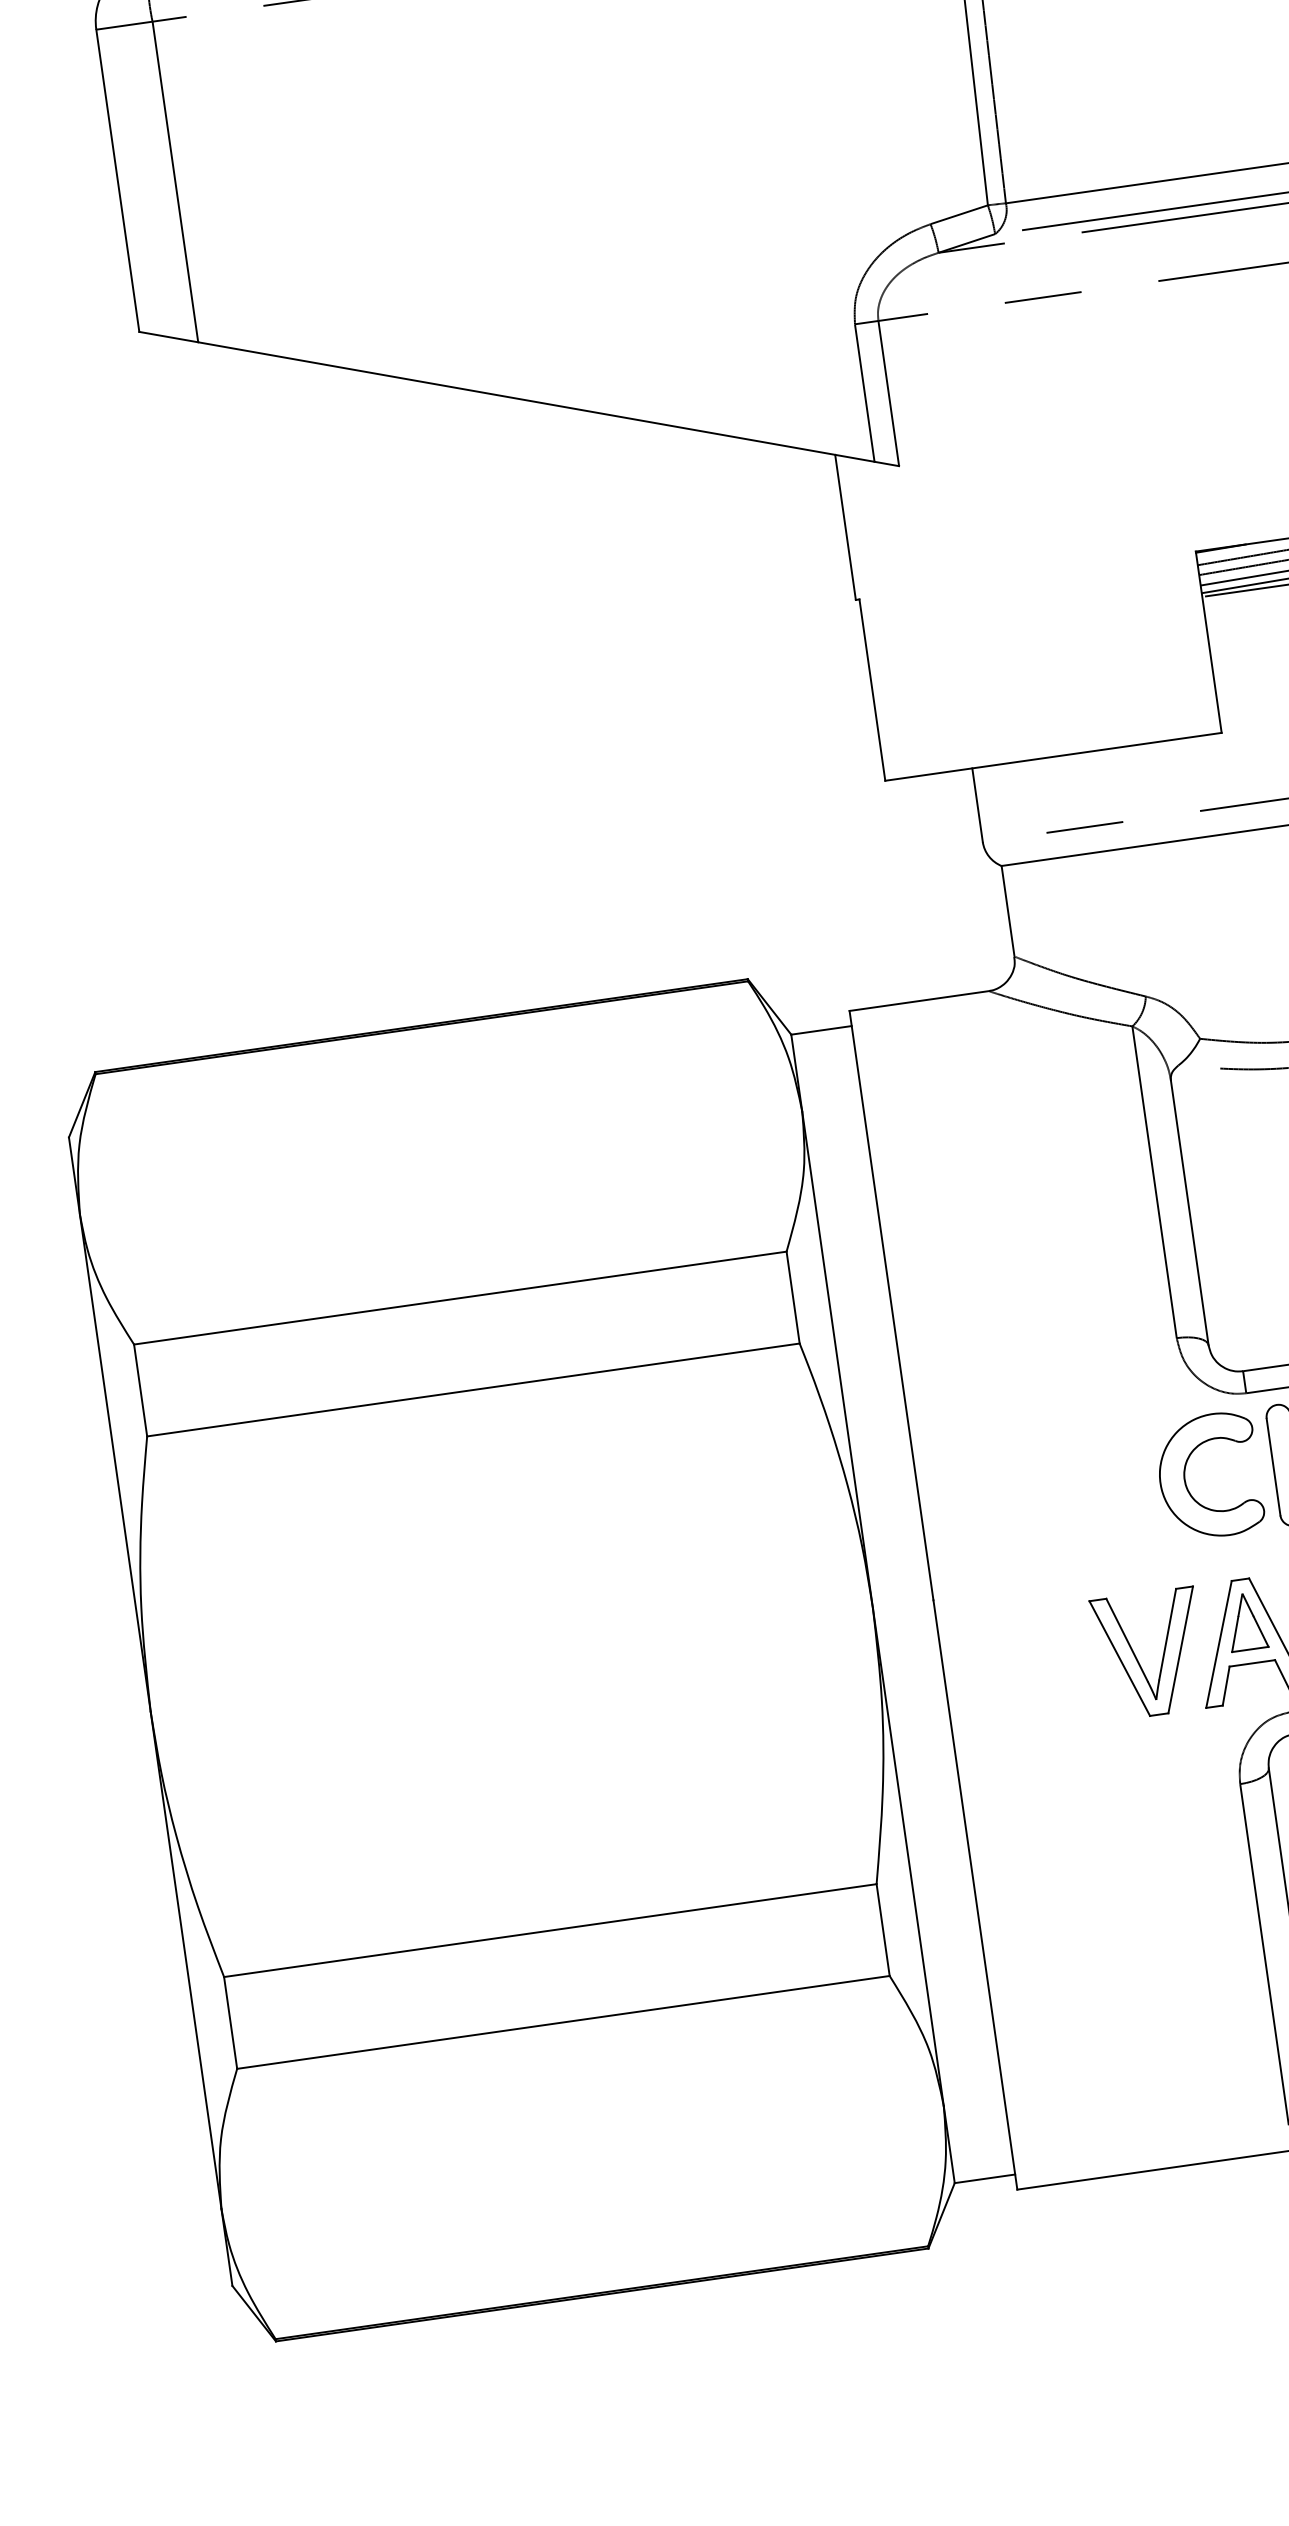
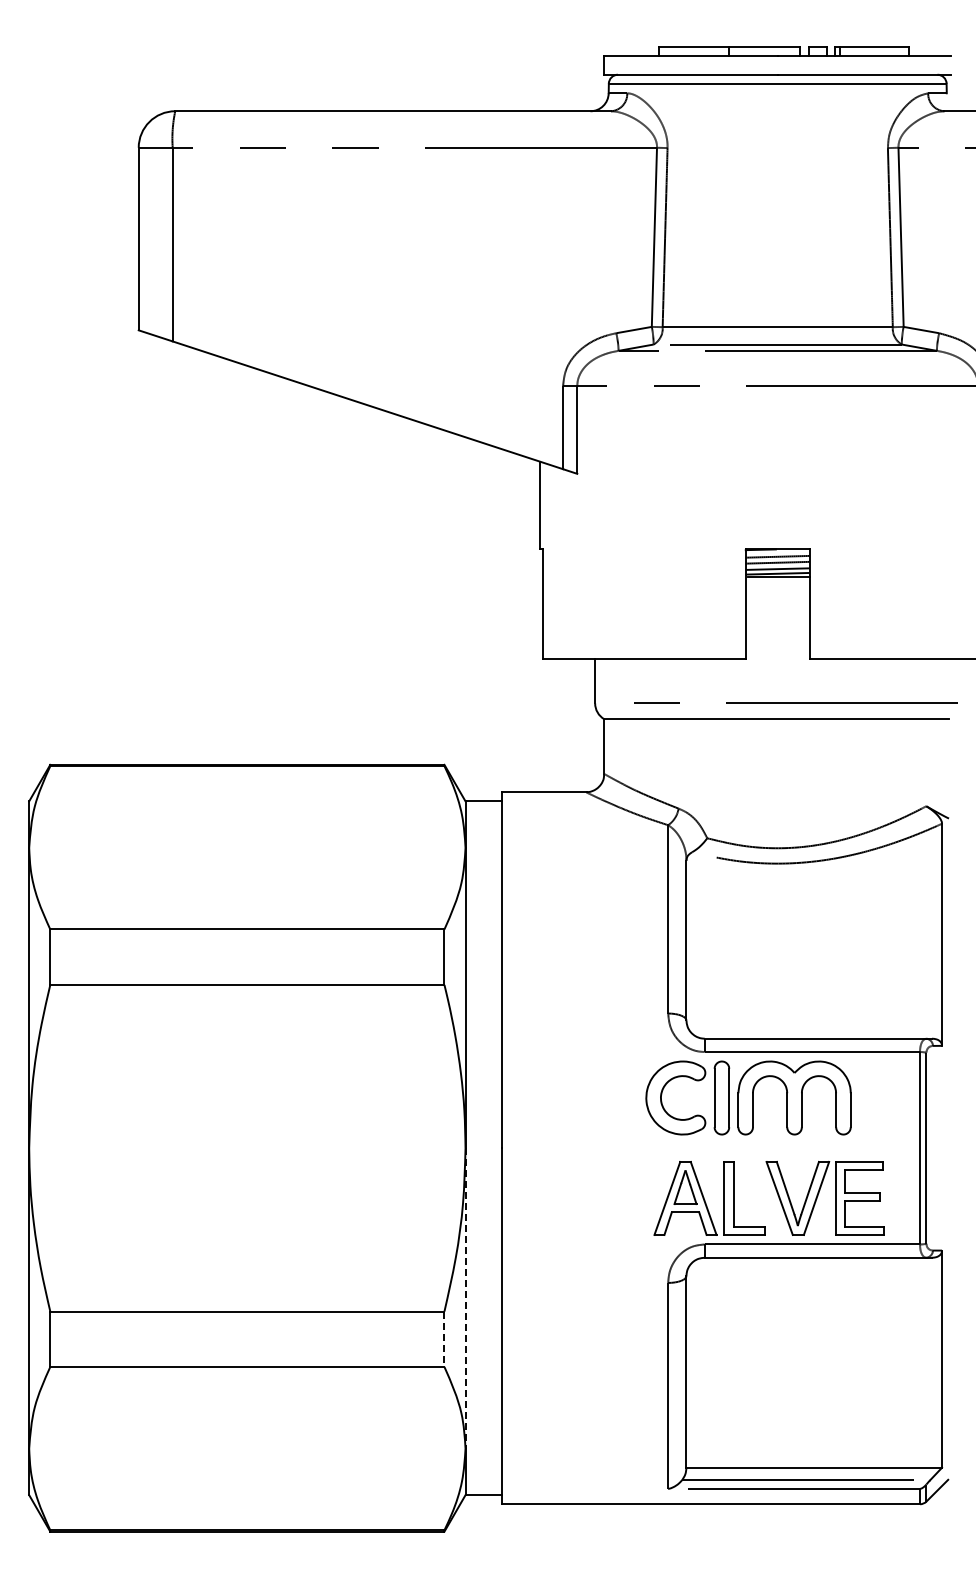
part: (1138, 1657) -> (618, 1199), removed
line: (908, 1857) -> (465, 1298), solid -> dashed
line: (883, 1930) -> (444, 1339), solid -> dashed

